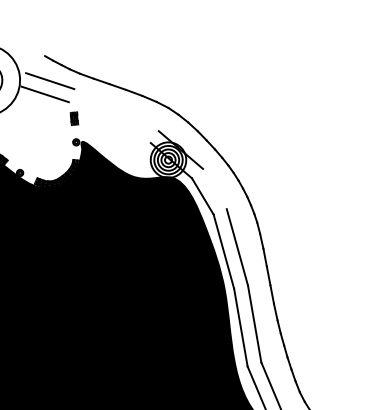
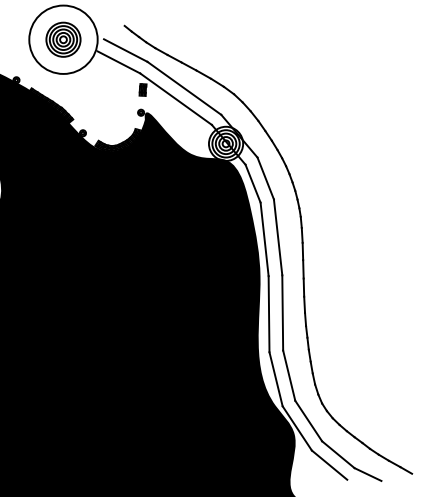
line: (116, 109) -> (184, 87), added
line: (109, 122) -> (175, 98), added
line: (214, 189) -> (265, 178), added

